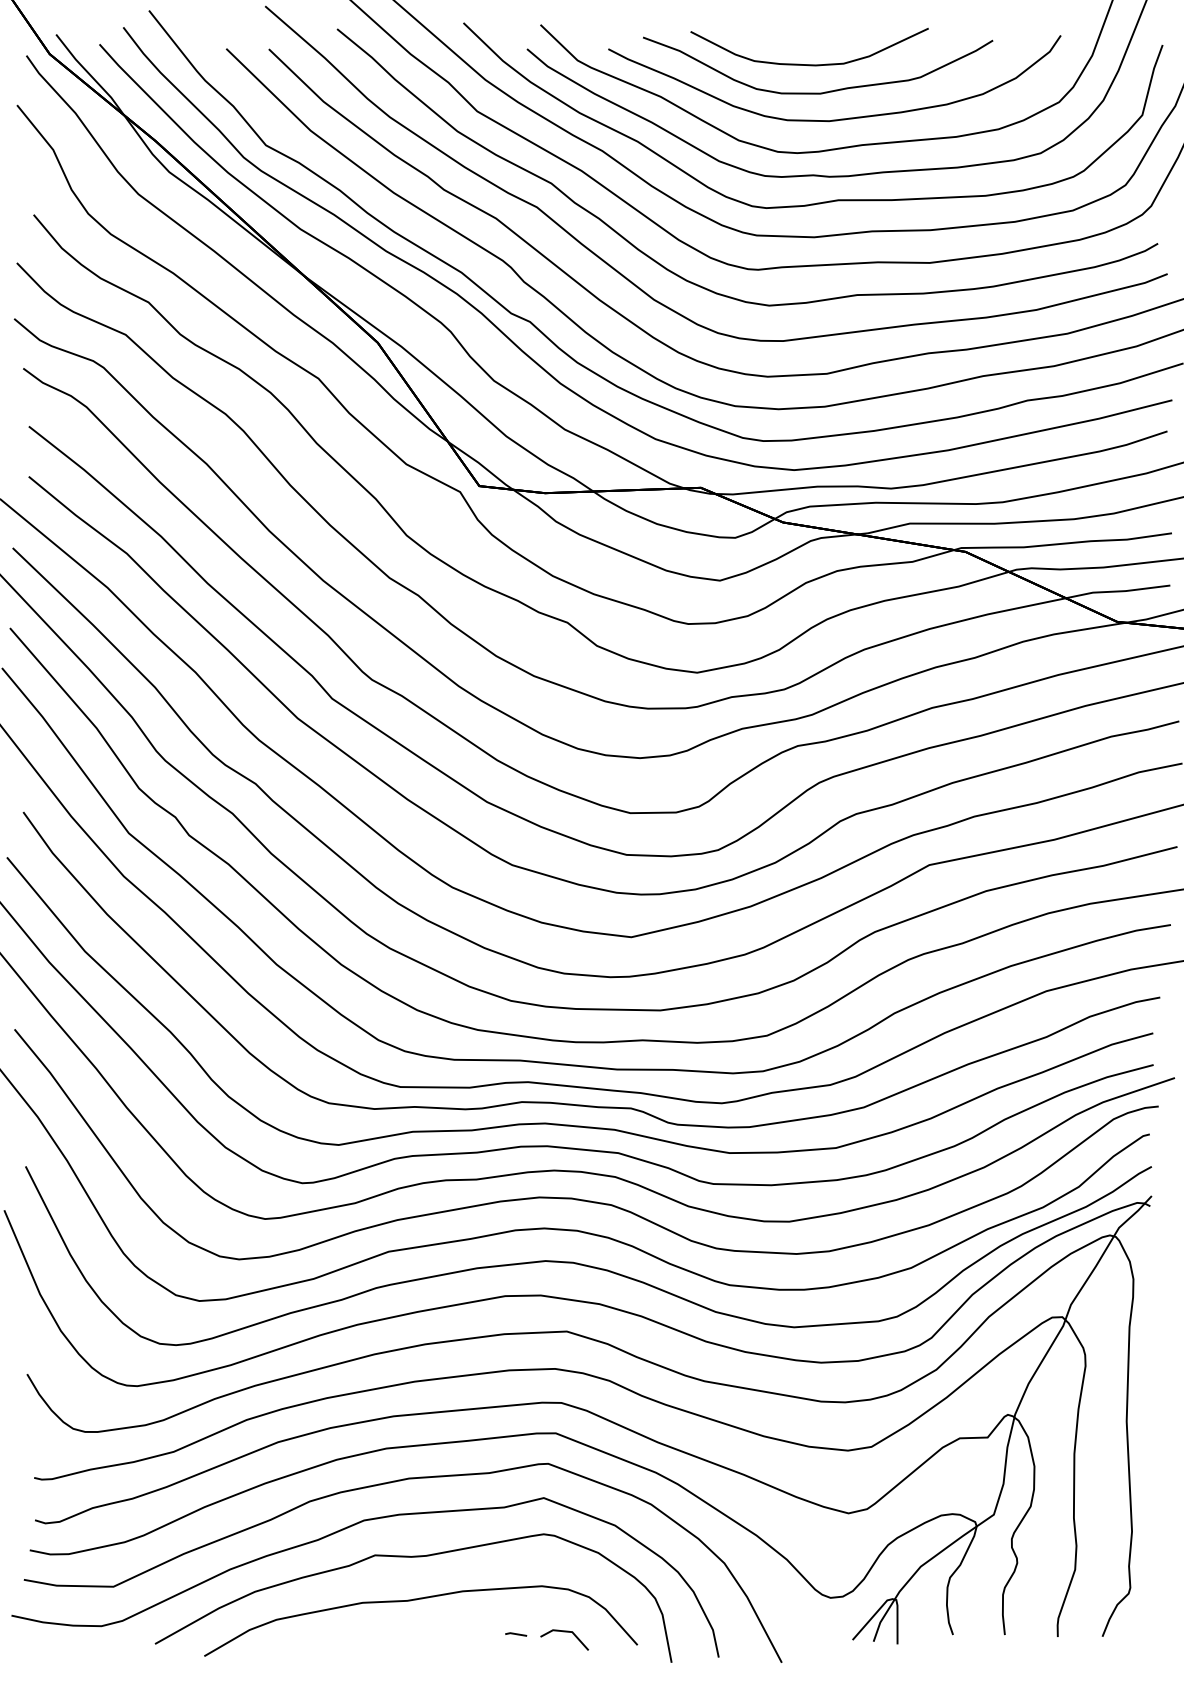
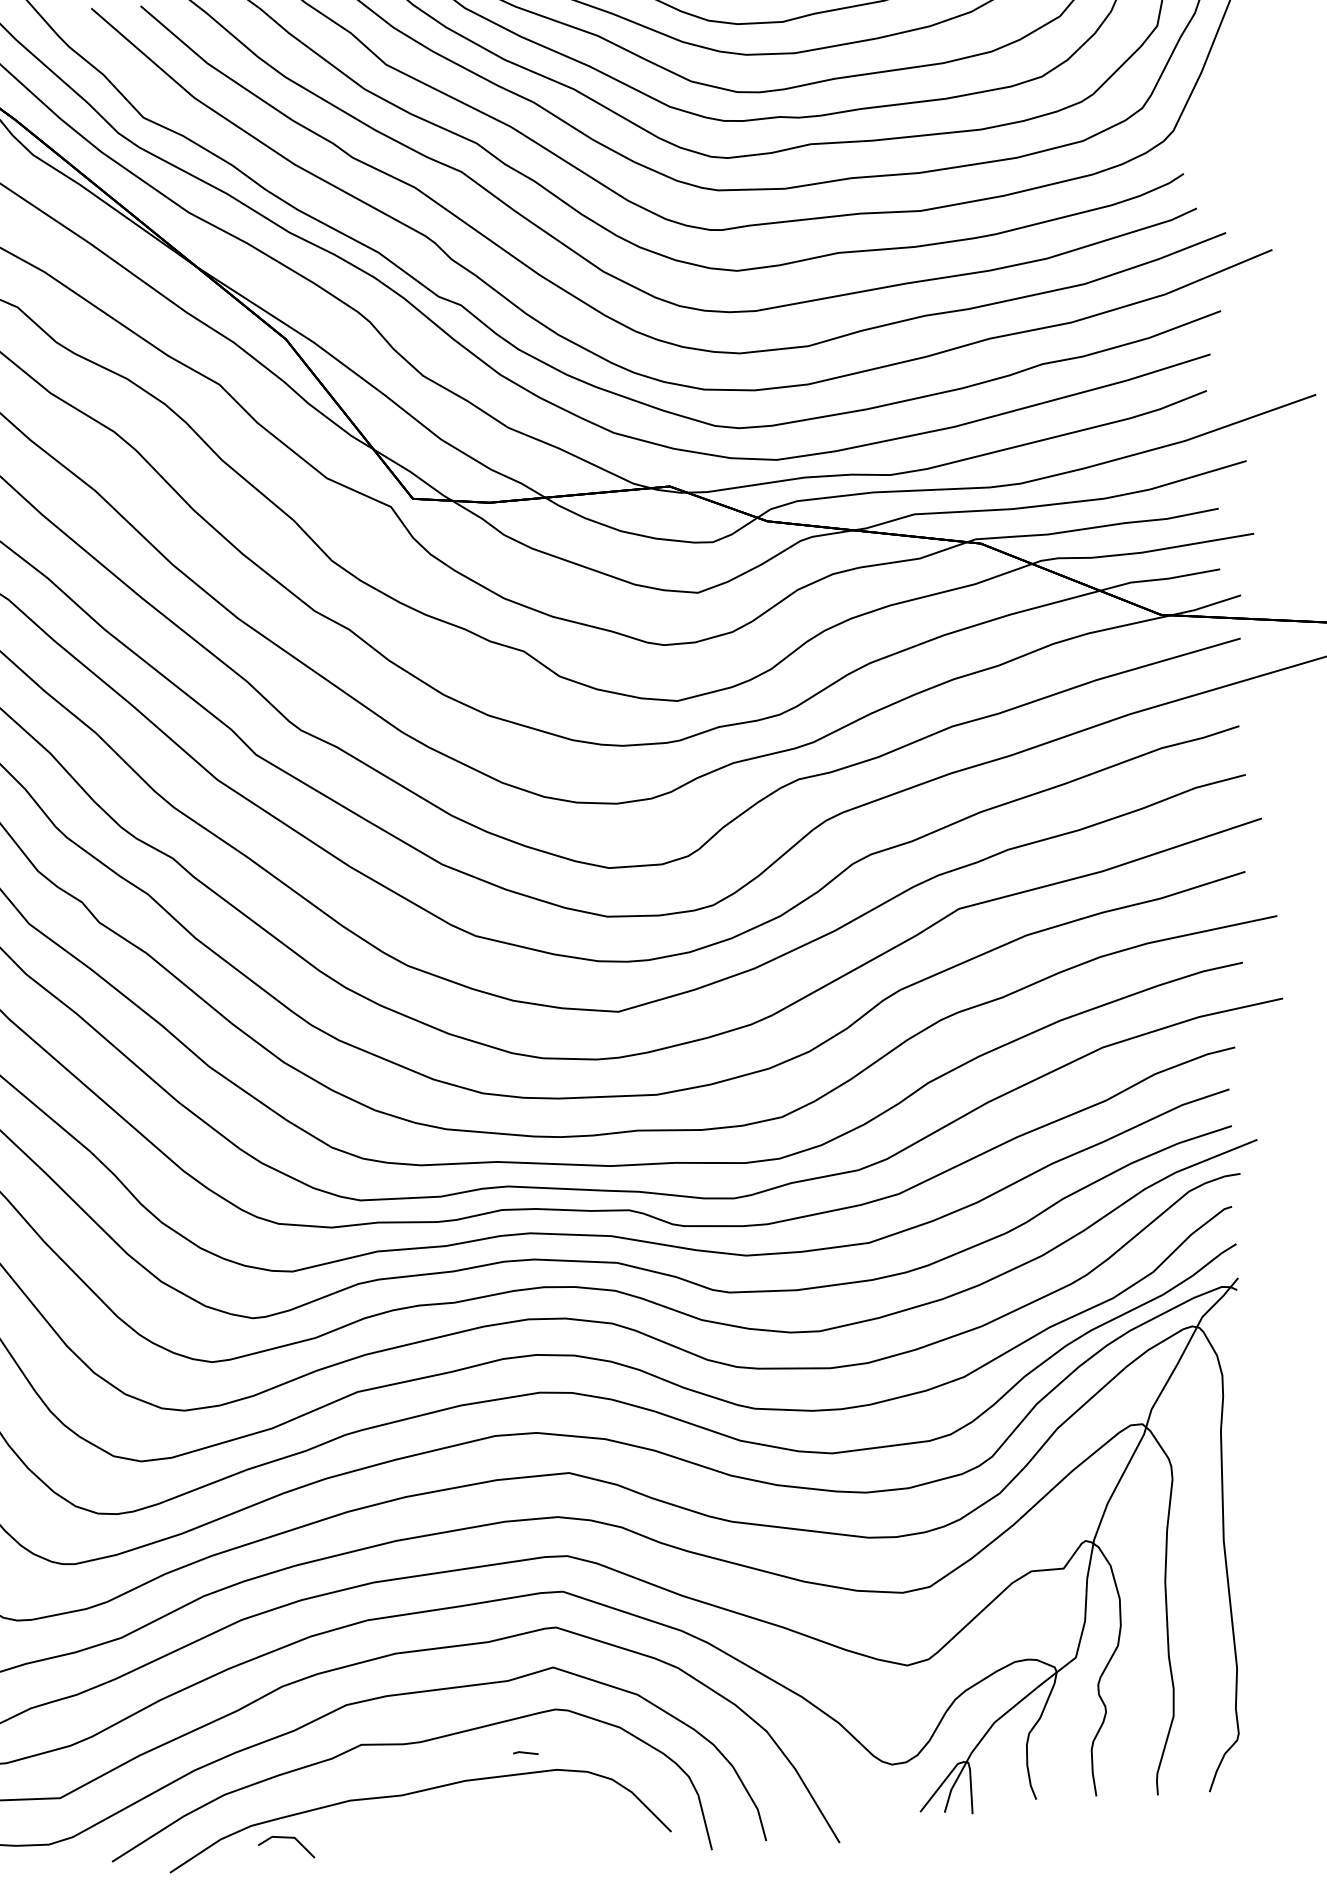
line: (564, 1632) -> (285, 1838), moved
line: (516, 1634) -> (526, 1753), moved

